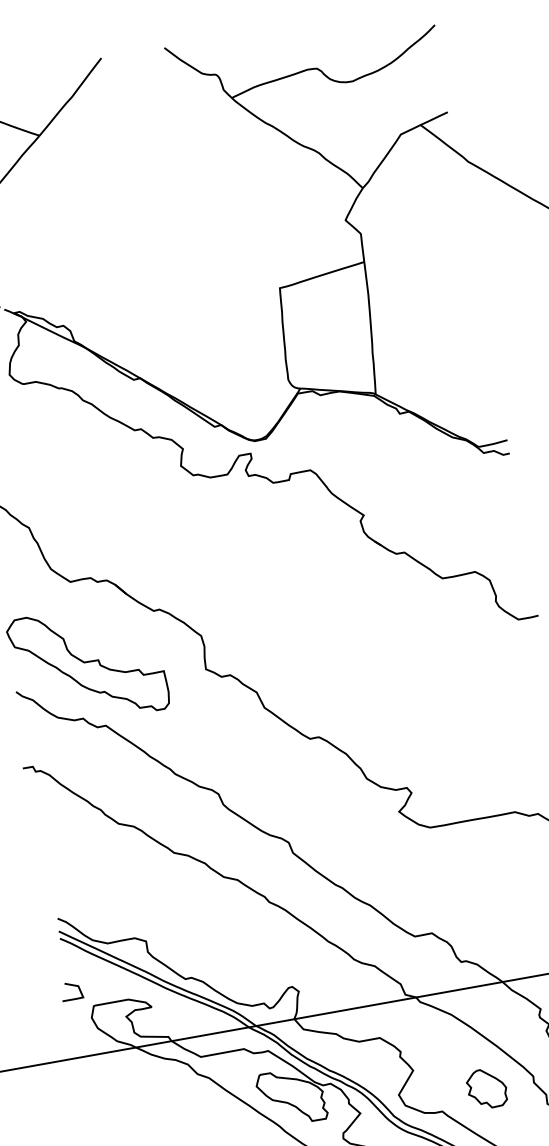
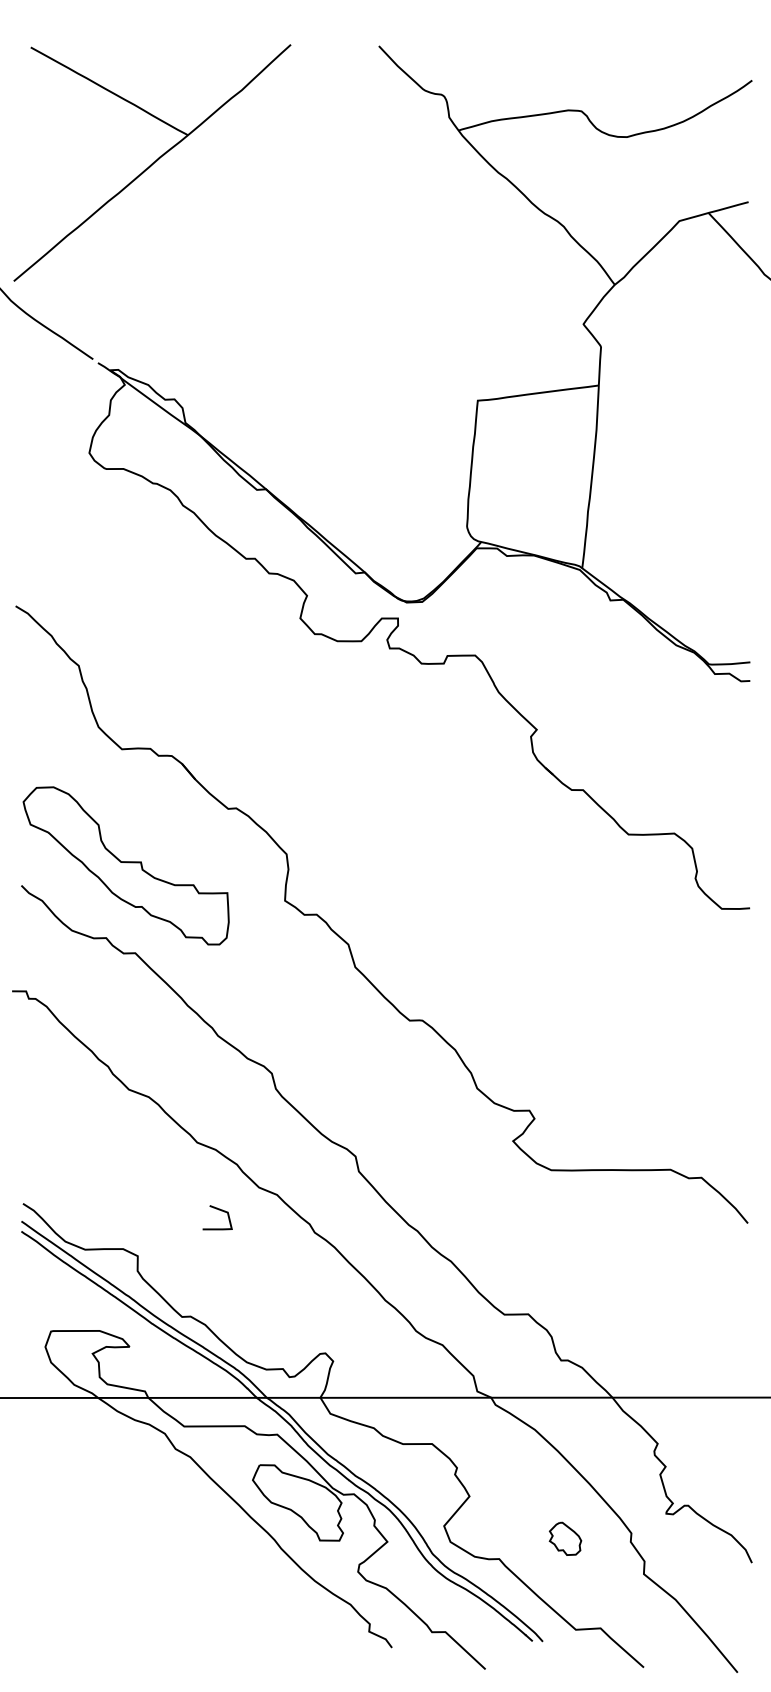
line: (71, 985) -> (218, 1210), moved
part: (486, 1088) -> (565, 1538), size x0.6

